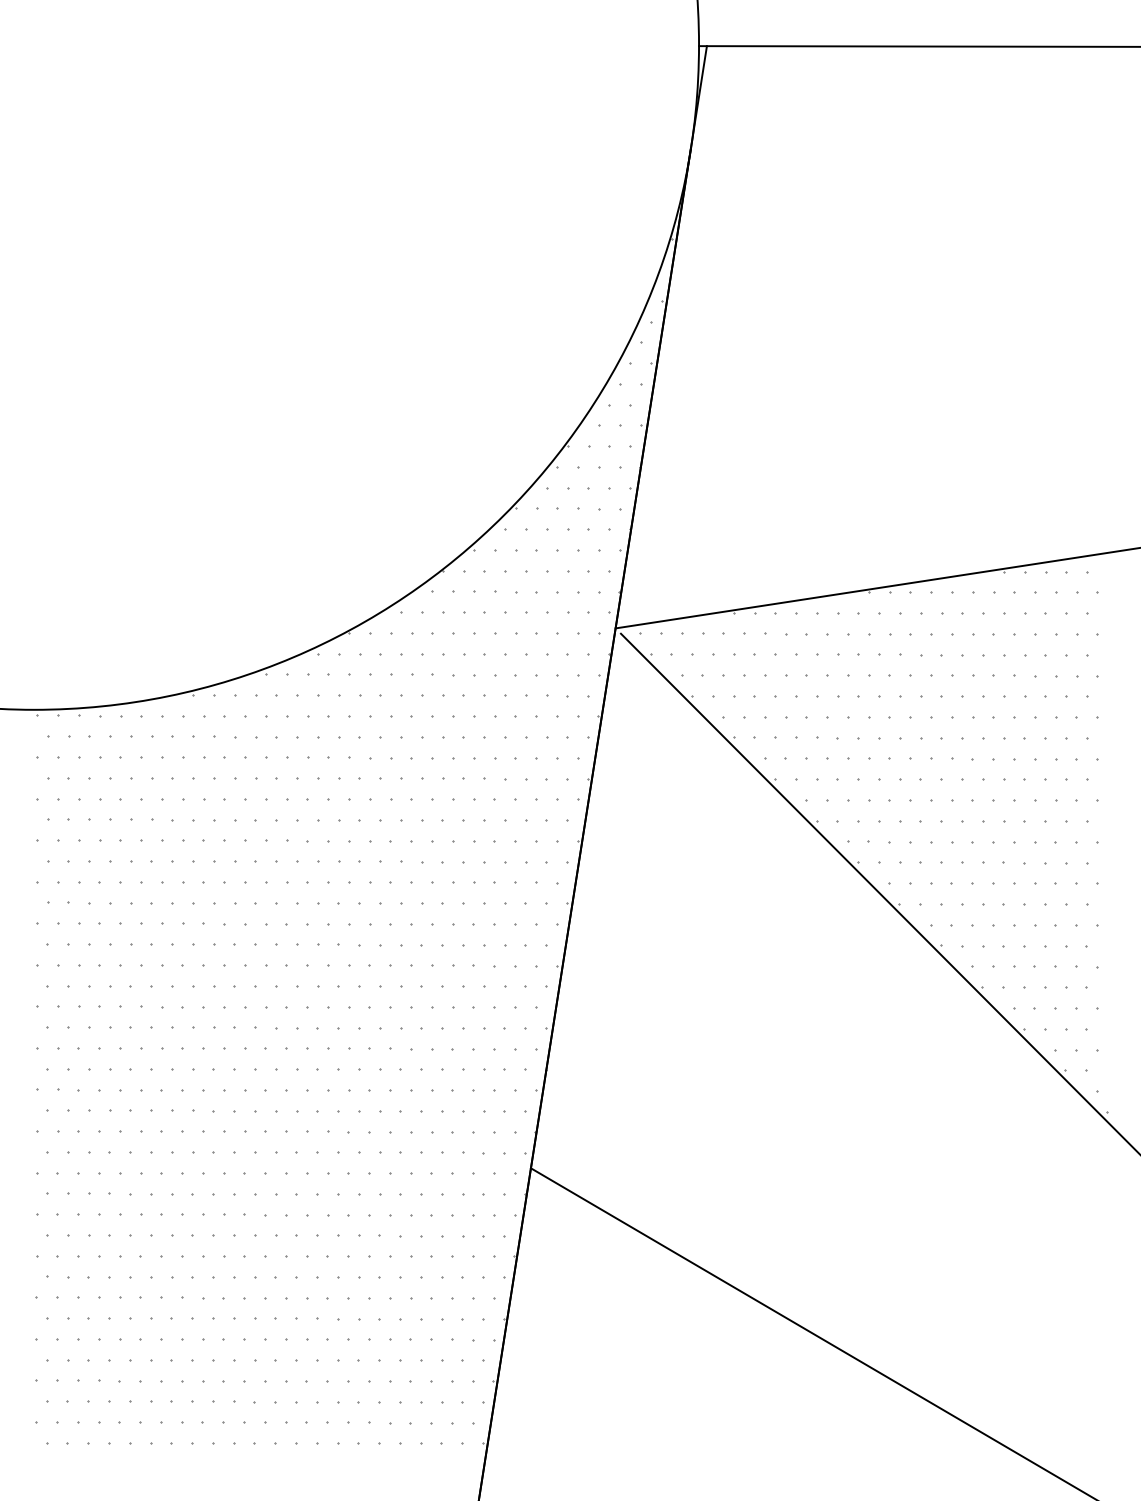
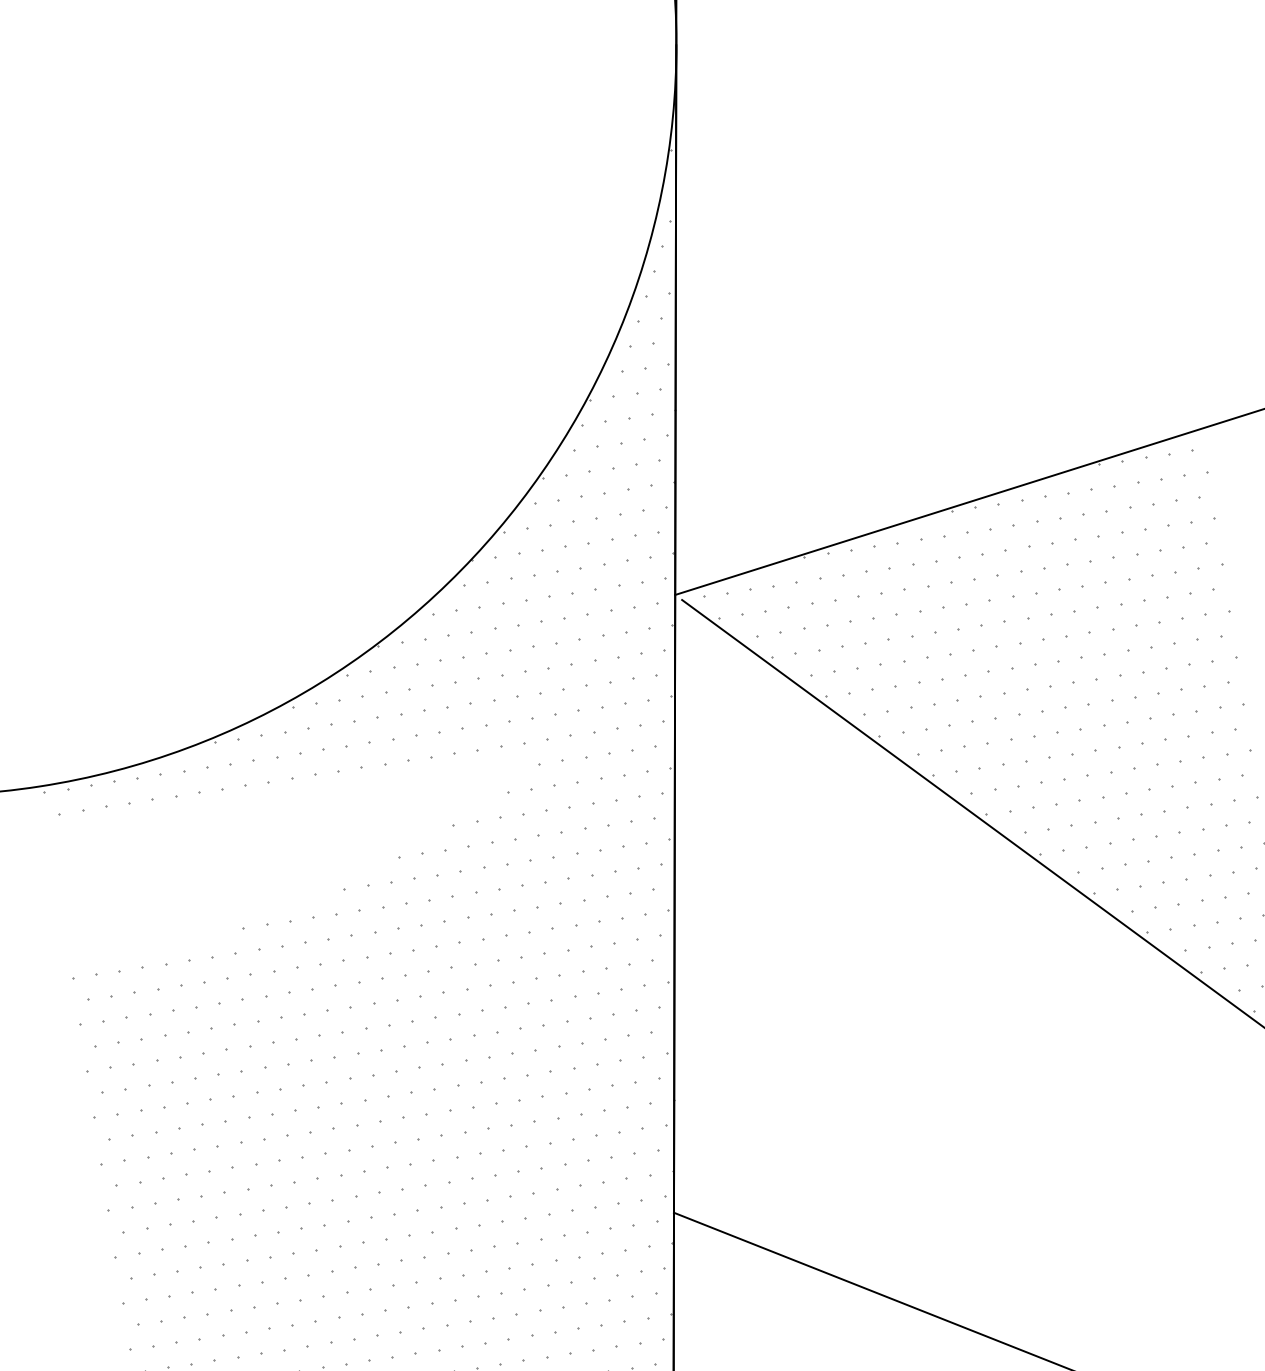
part: (245, 800) -> (291, 851), removed

